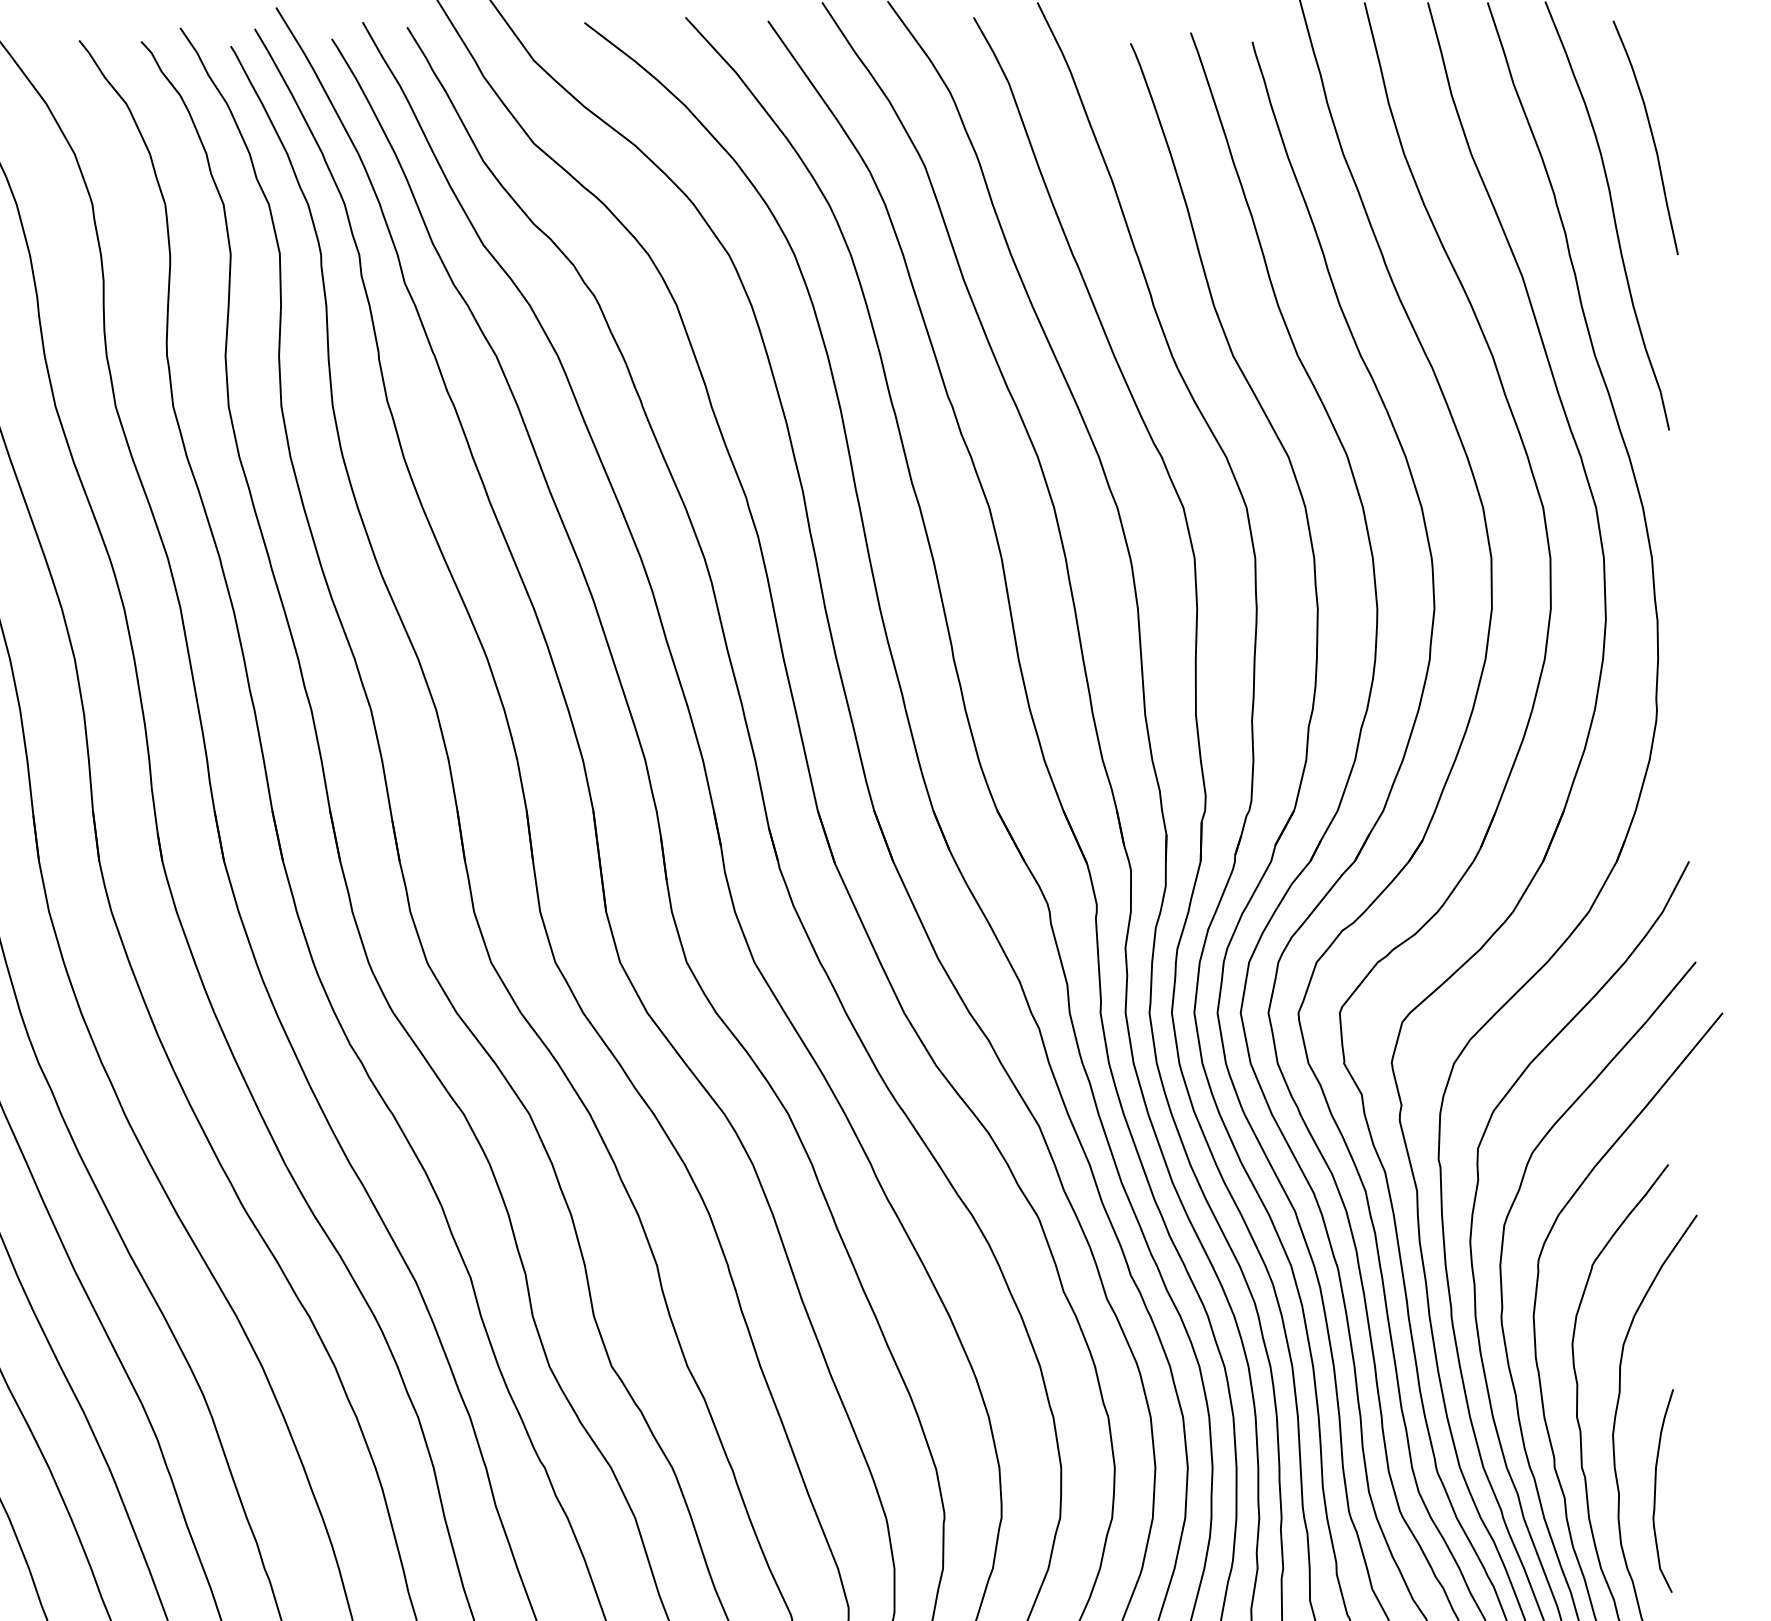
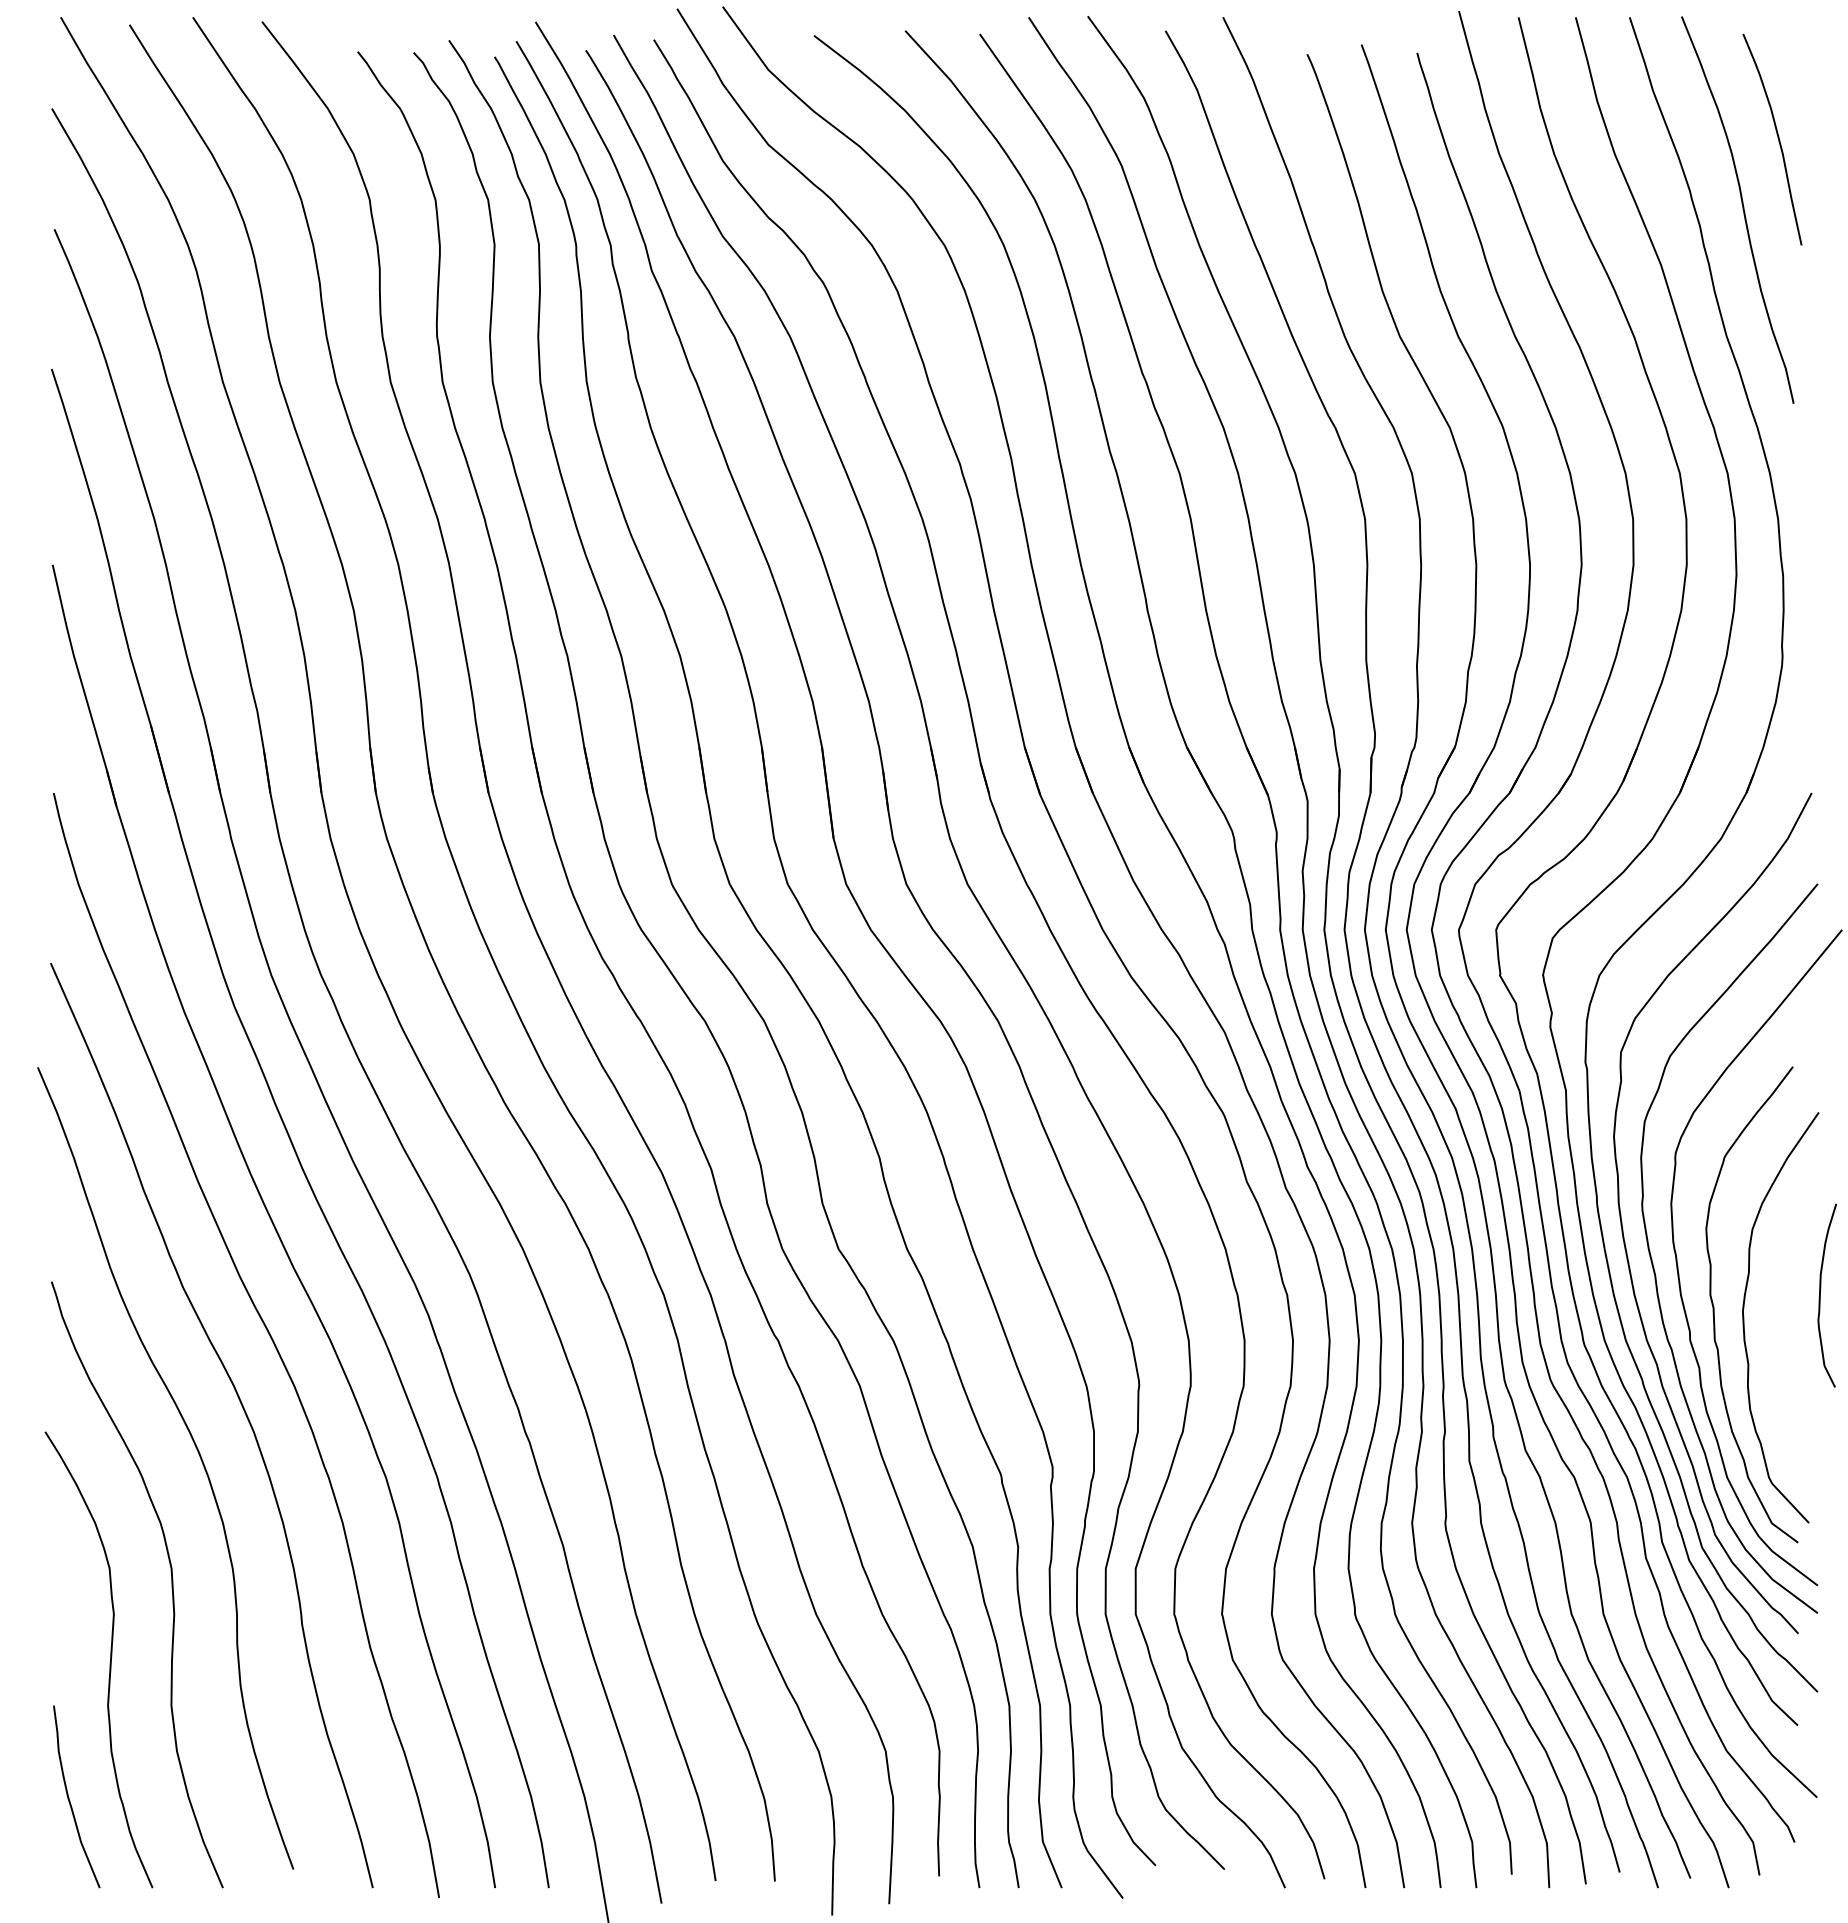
curve: (1655, 1490) -> (1820, 1295), moved

